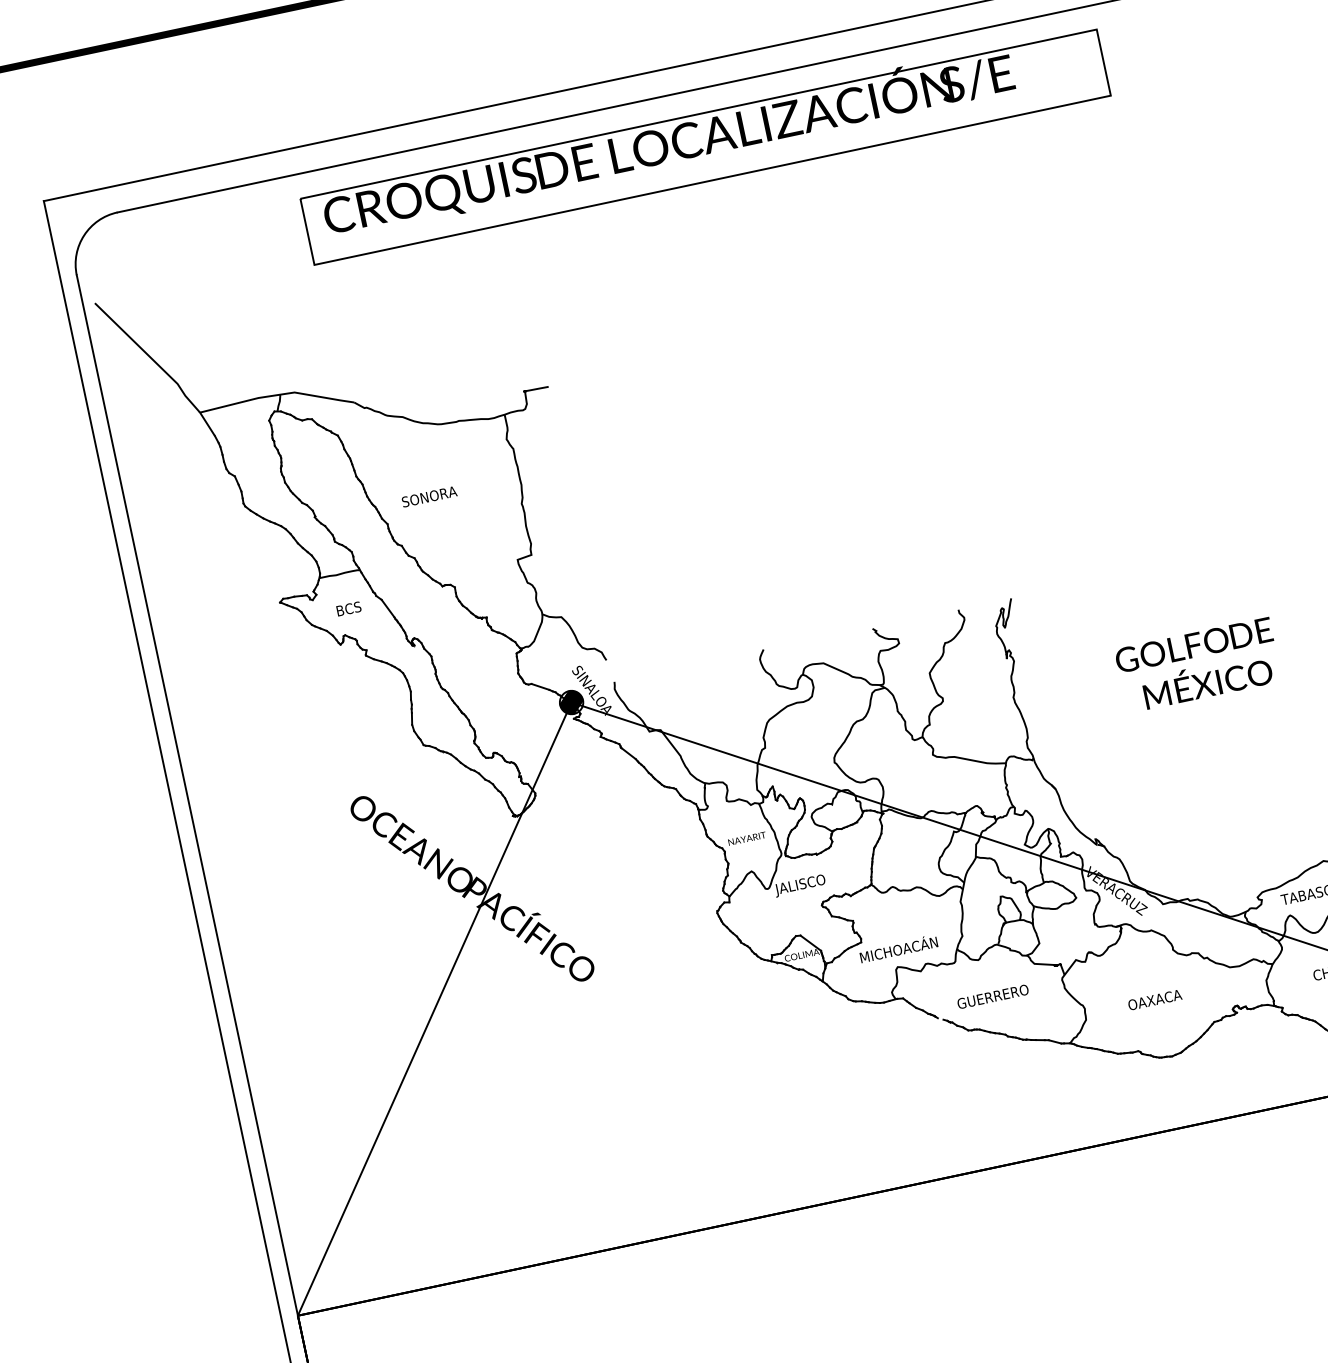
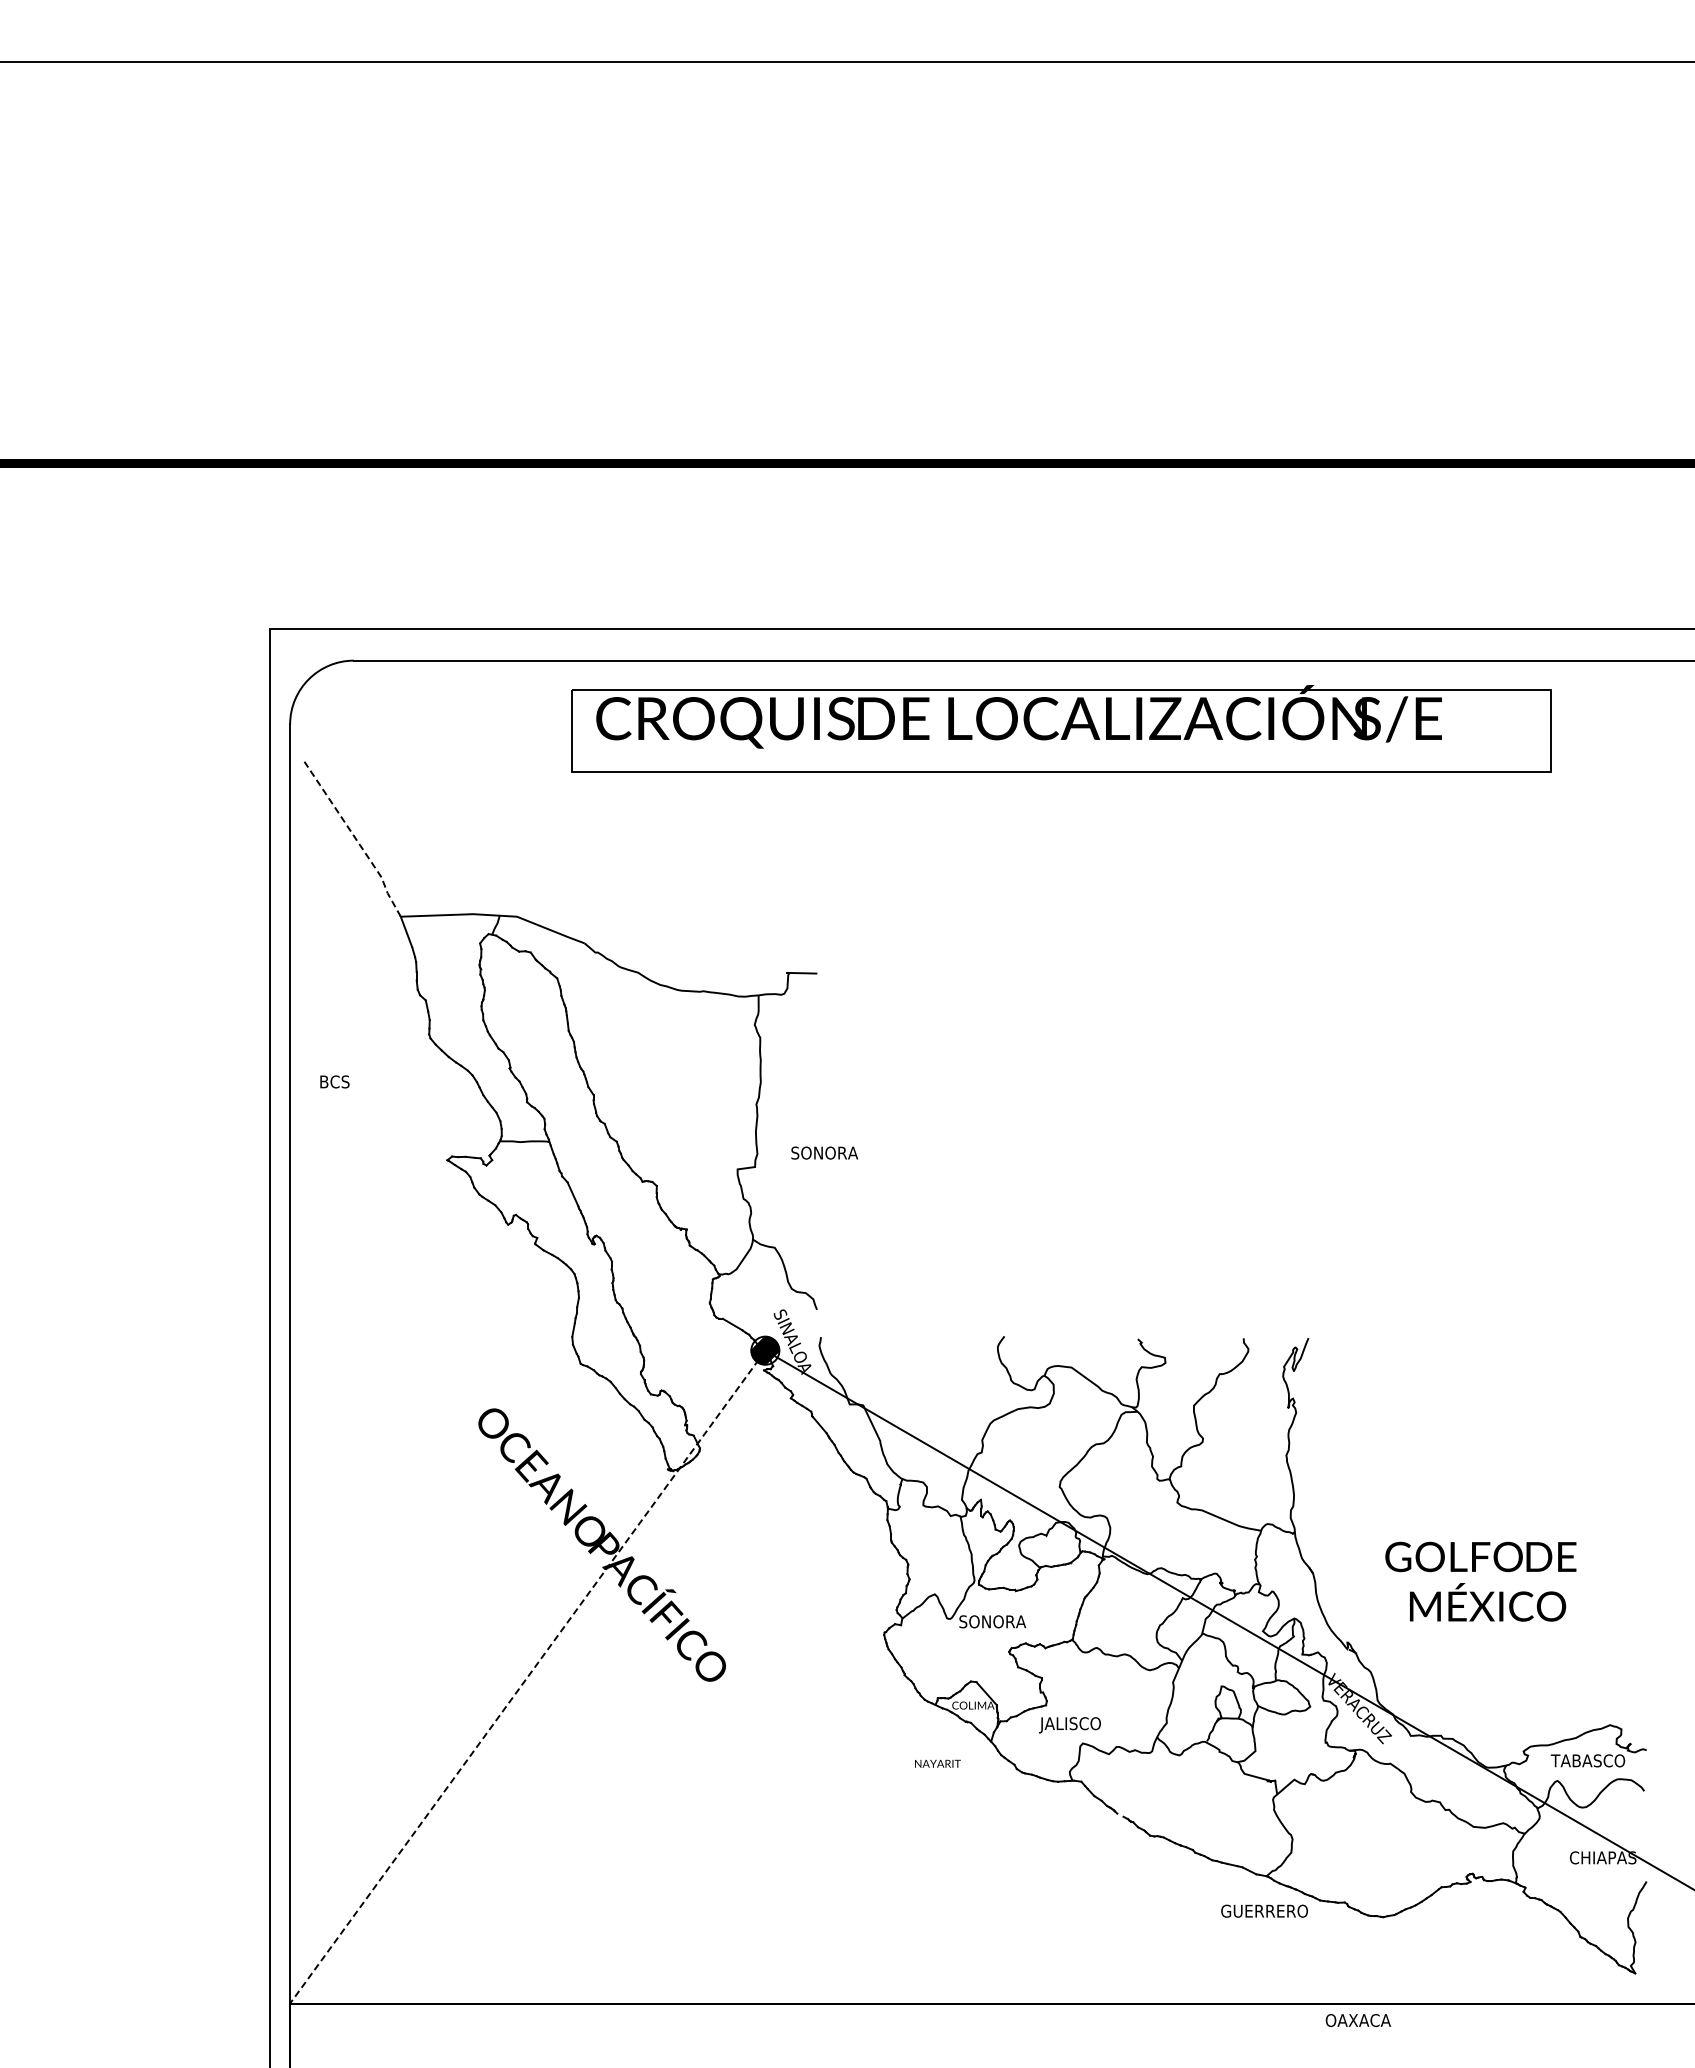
line: (149, 356) -> (355, 838), solid -> dashed
text: (429, 496) -> (824, 1152), moved
text: (348, 608) -> (334, 1081), moved
text: (1197, 665) -> (1480, 1581), moved
text: (746, 838) -> (937, 1763), moved
text: (802, 885) -> (991, 1623), JALISCO -> SONORA
text: (898, 950) -> (1087, 1723), MICHOACÁN -> JALISCO
text: (992, 996) -> (1264, 1910), moved
text: (1154, 1000) -> (1357, 2020), moved
line: (434, 1009) -> (527, 1677), solid -> dashed

